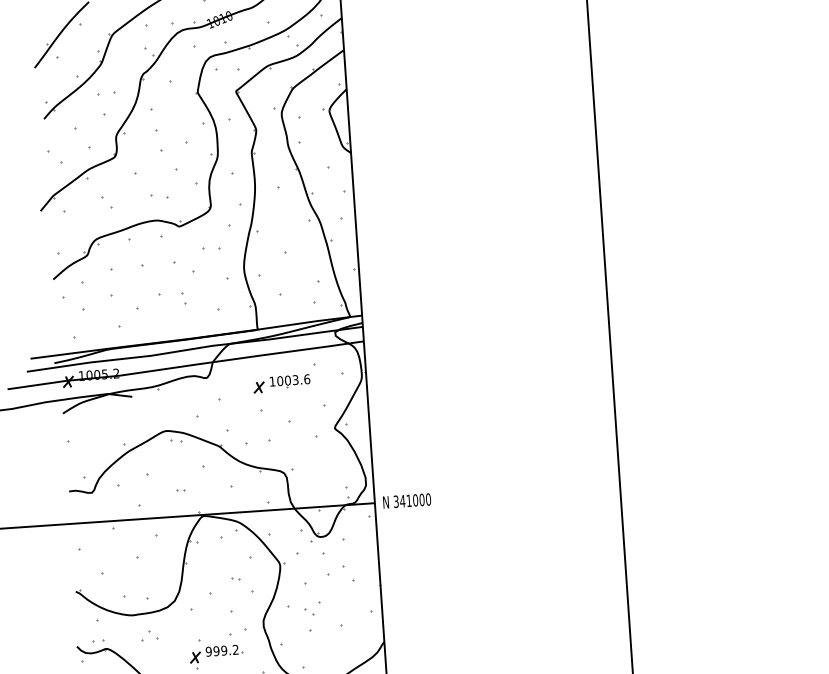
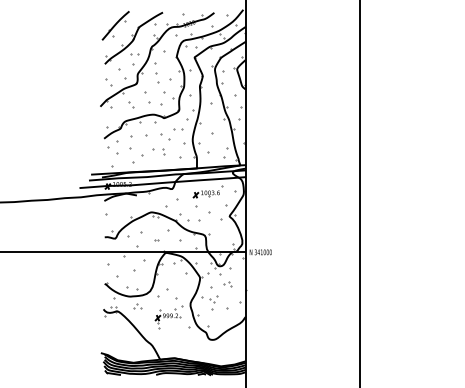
part: (158, 196) -> (155, 103), size x1.6
part: (340, 575) -> (227, 284), size x0.6
part: (241, 583) -> (181, 285), removed

